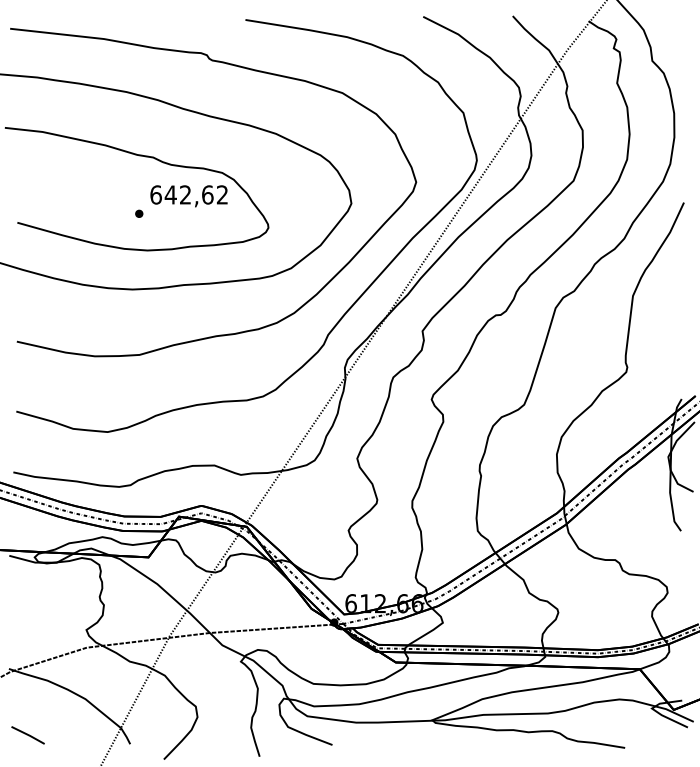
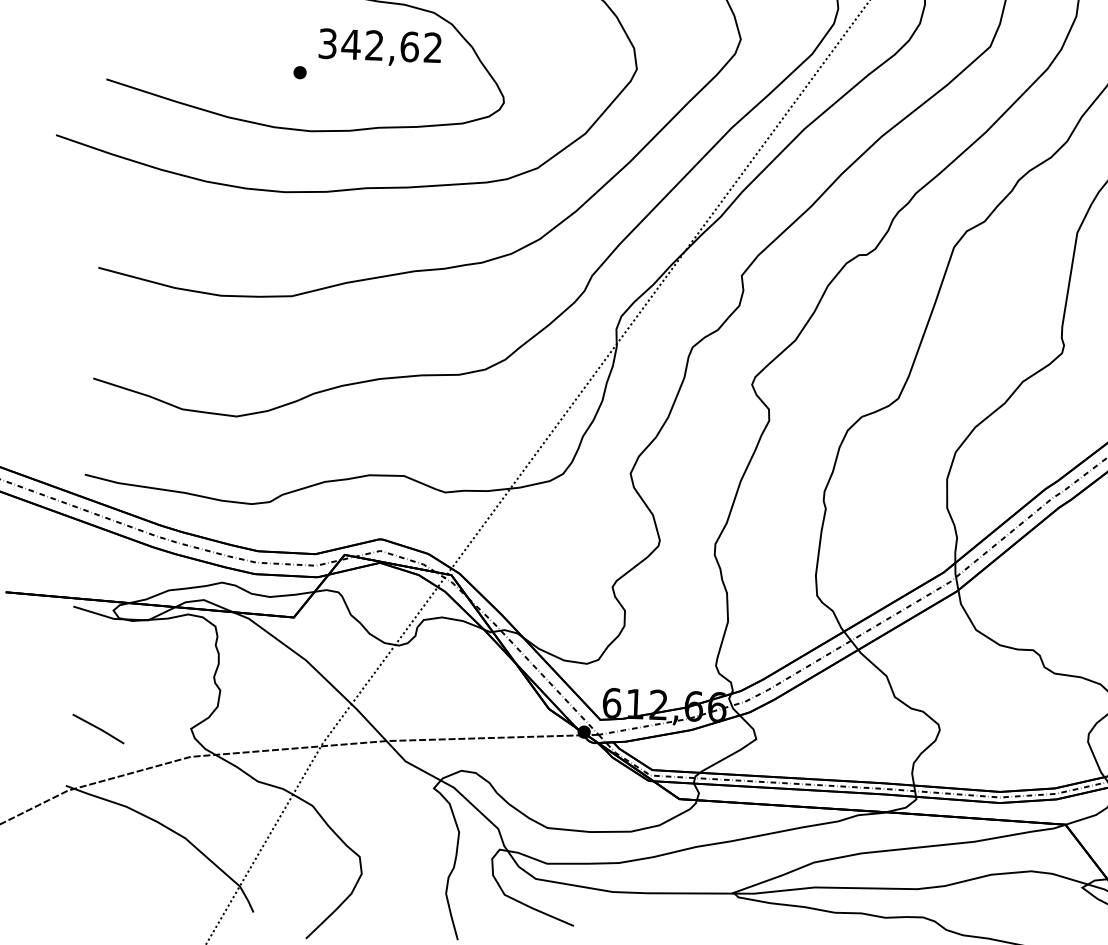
text: (155, 194) -> (326, 42), 642,62 -> 342,62
line: (27, 735) -> (97, 729), moved

